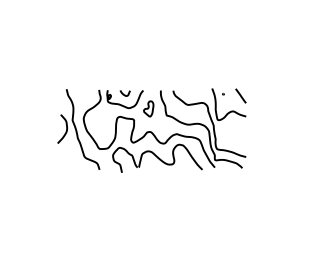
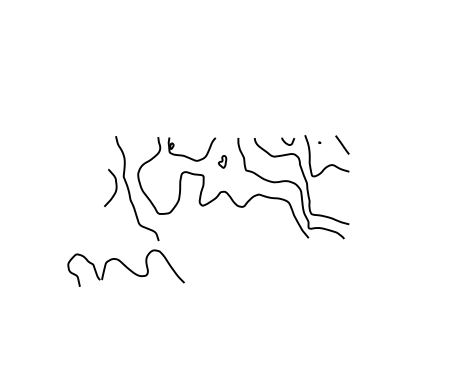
curve: (125, 94) -> (288, 143), moved
part: (148, 108) -> (222, 161), size x0.6
part: (157, 157) -> (125, 267), moved

